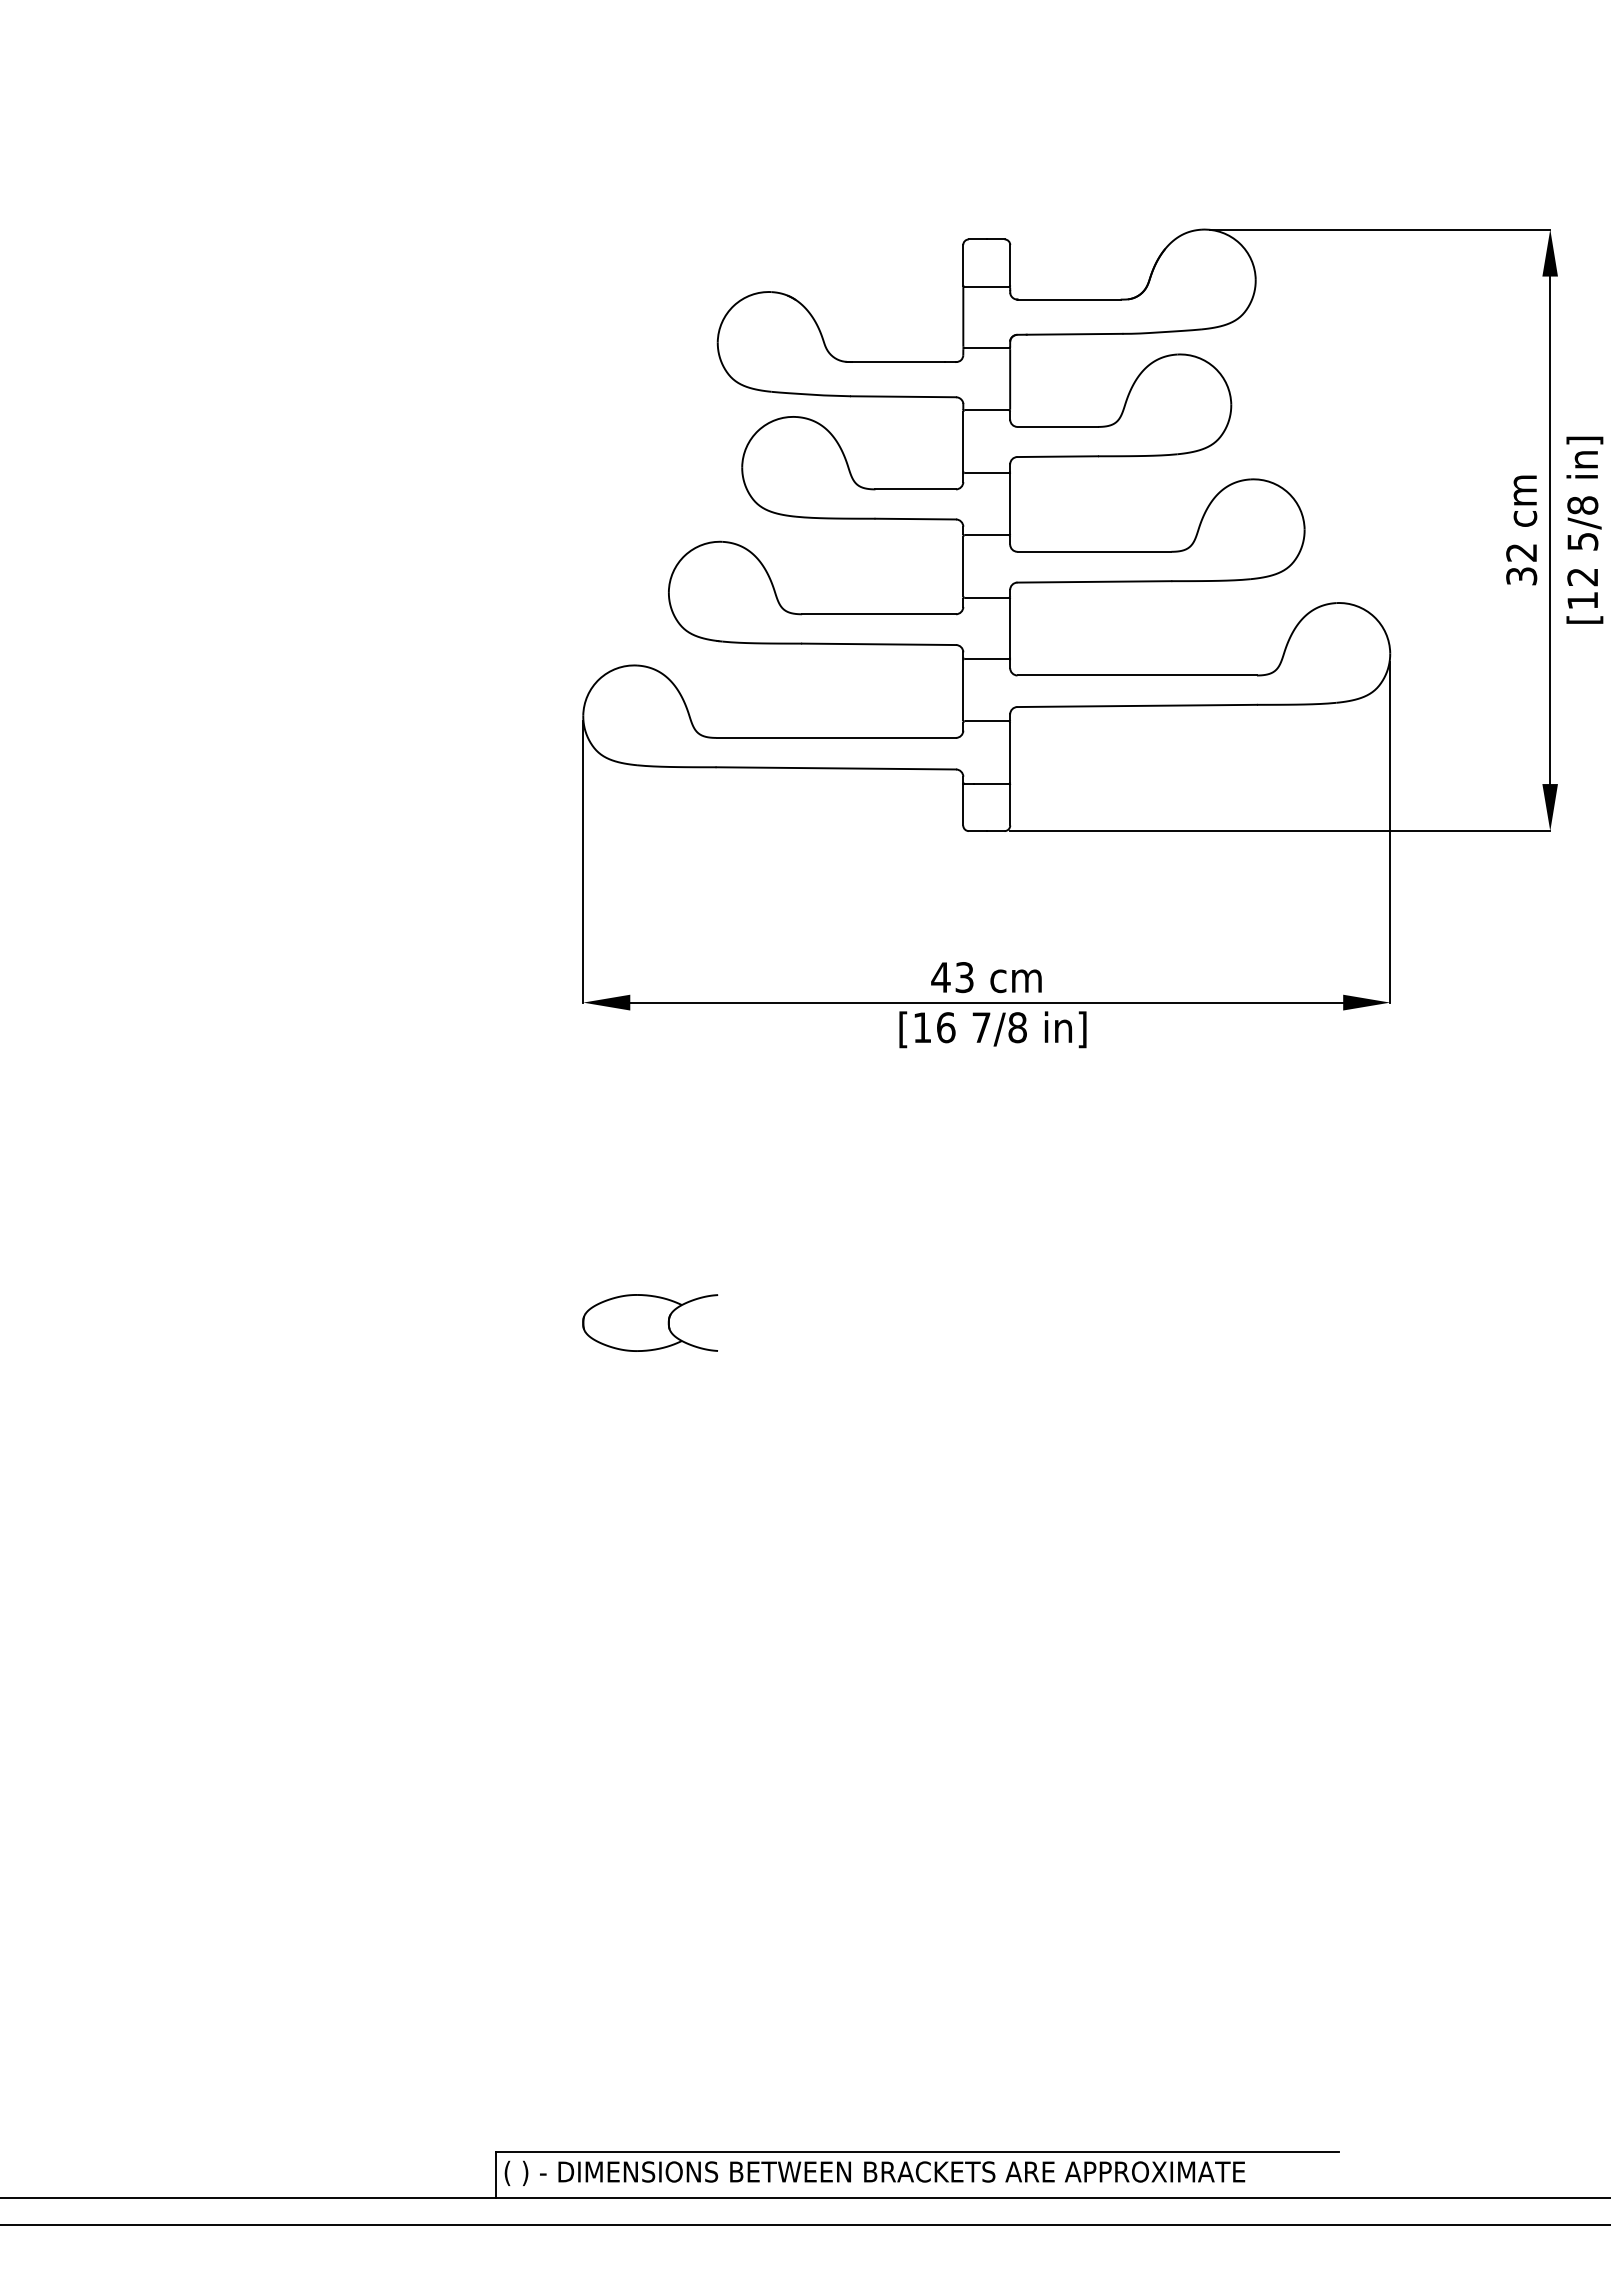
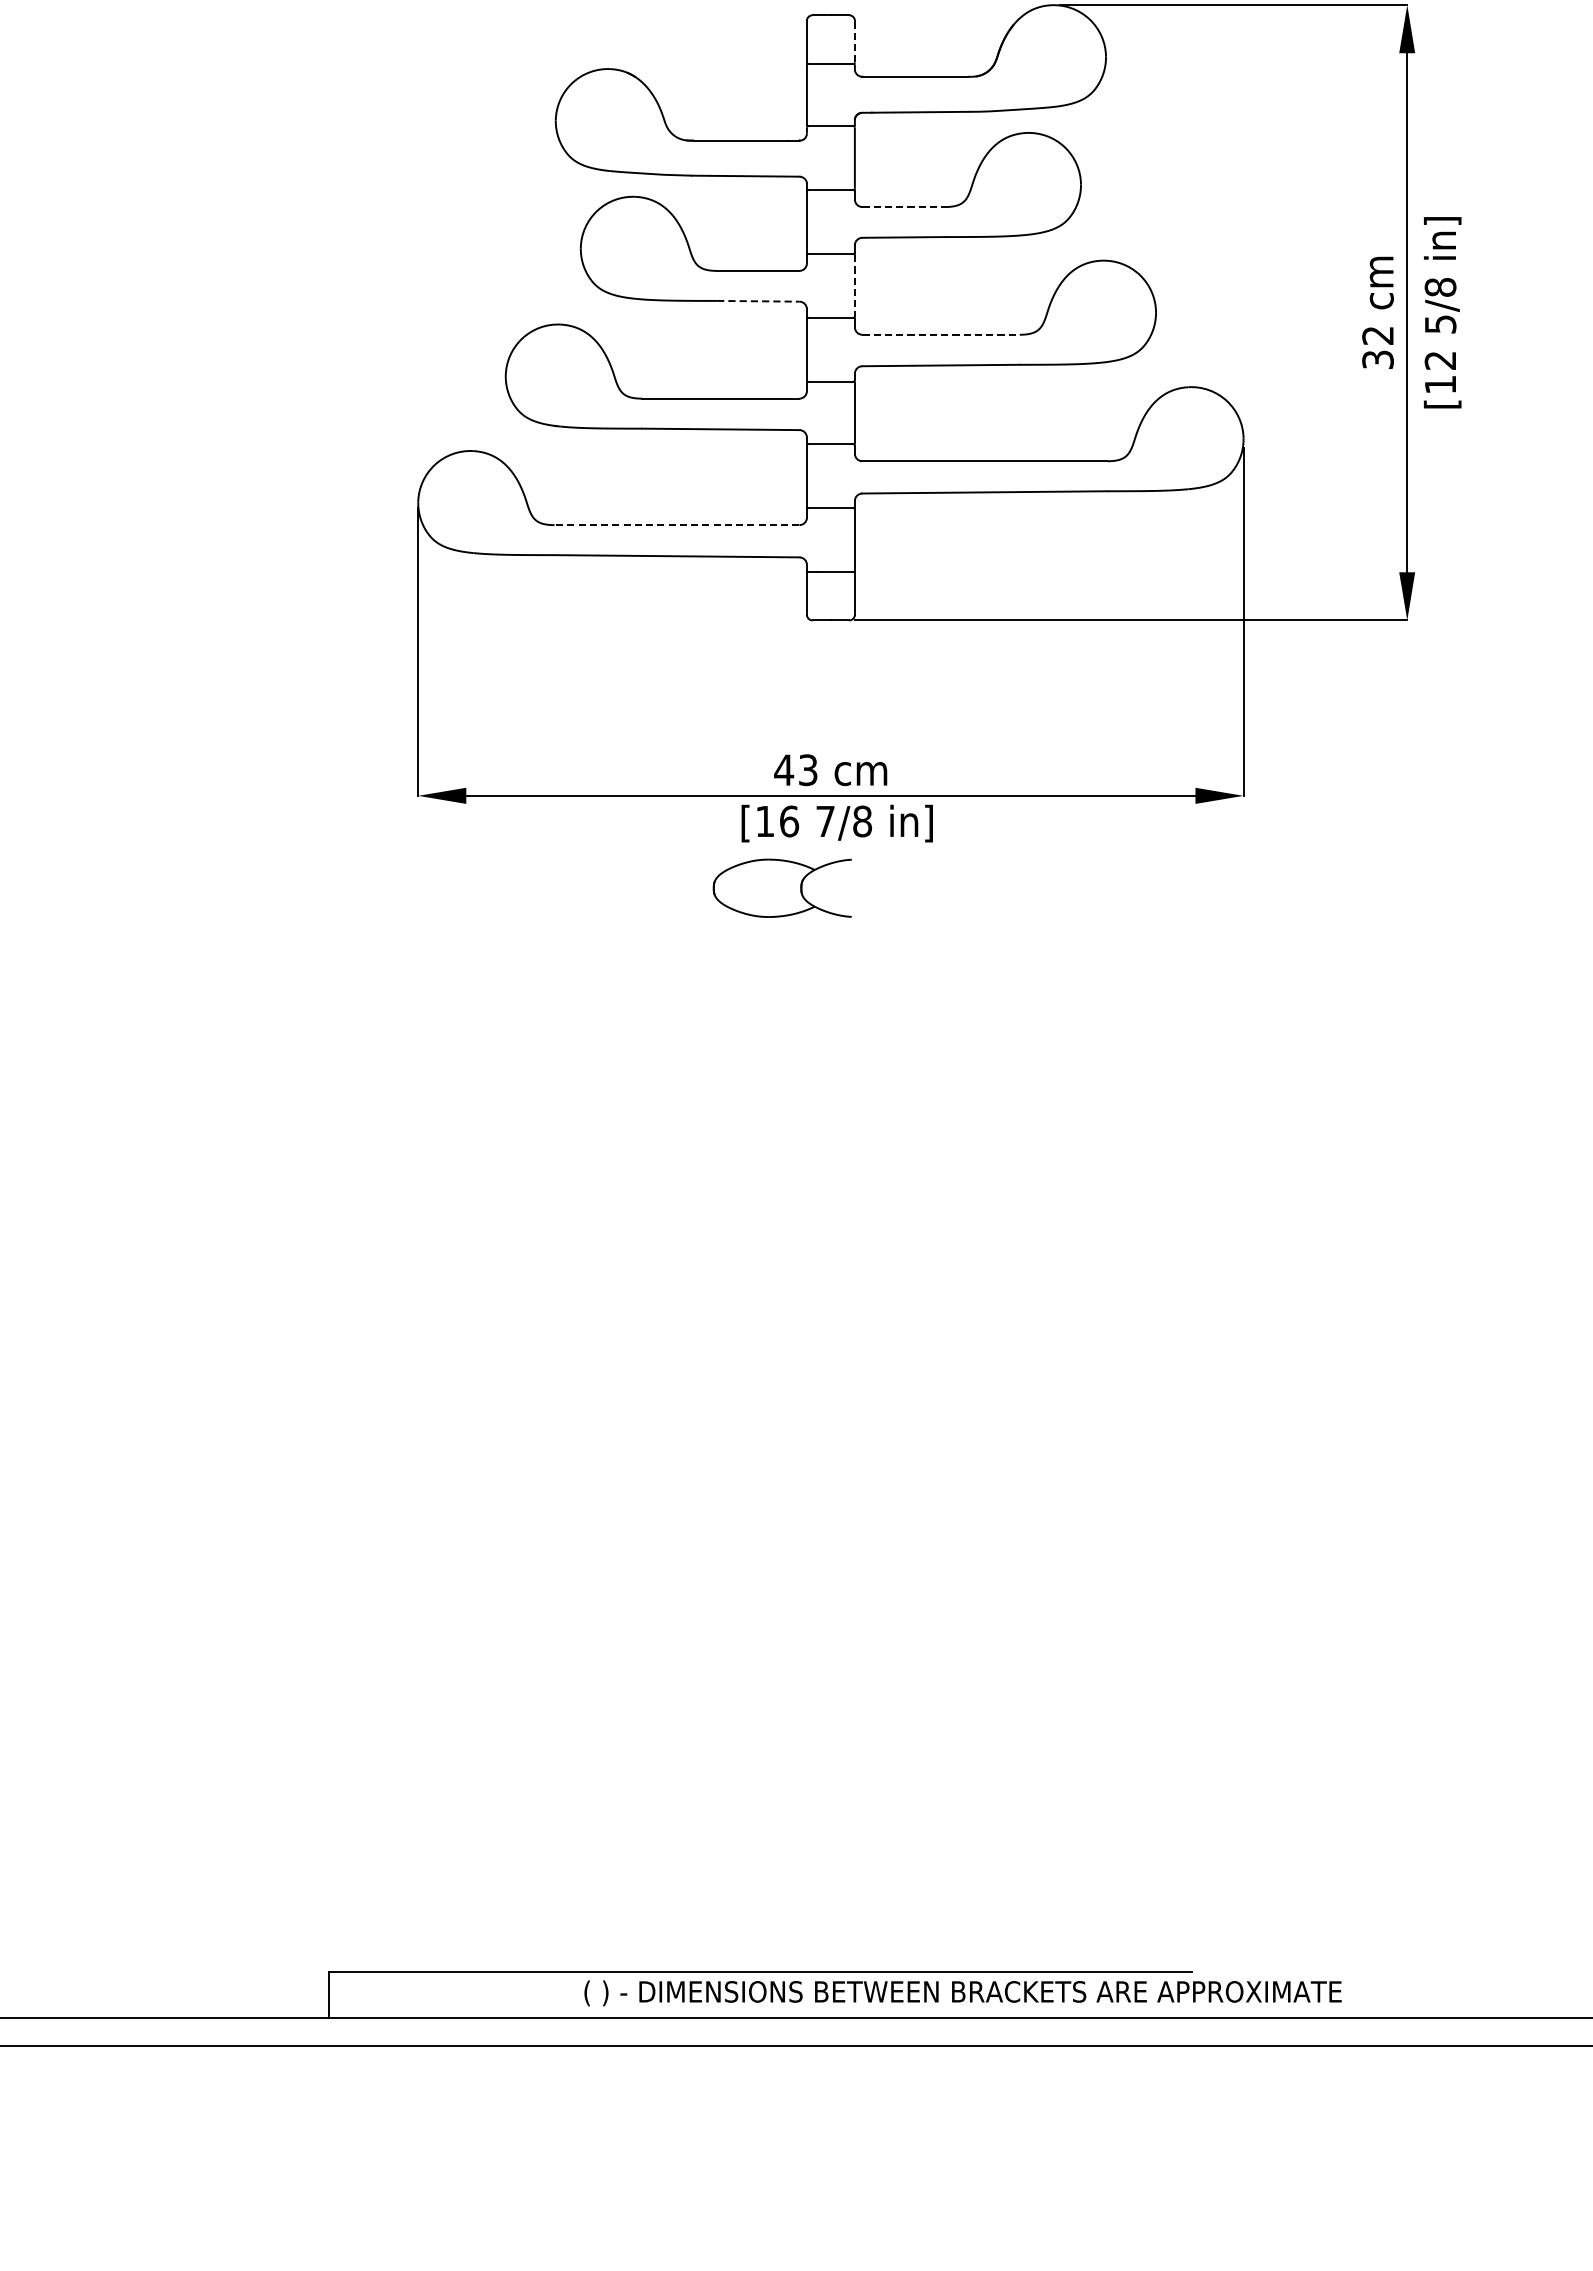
line: (1010, 264) -> (855, 40), solid -> dashed
line: (1058, 426) -> (904, 206), solid -> dashed
line: (1010, 504) -> (855, 286), solid -> dashed
line: (916, 519) -> (759, 301), solid -> dashed
line: (1094, 551) -> (941, 334), solid -> dashed
line: (836, 737) -> (677, 524), solid -> dashed
part: (650, 1322) -> (782, 887), moved
text: (874, 2172) -> (962, 1992), moved

